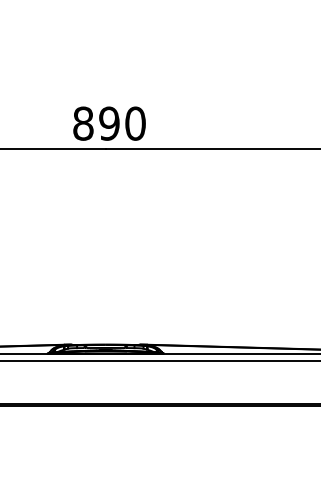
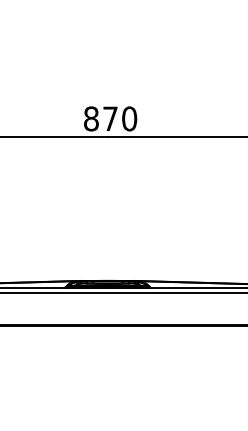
text: (109, 123) -> (110, 118), 890 -> 870

